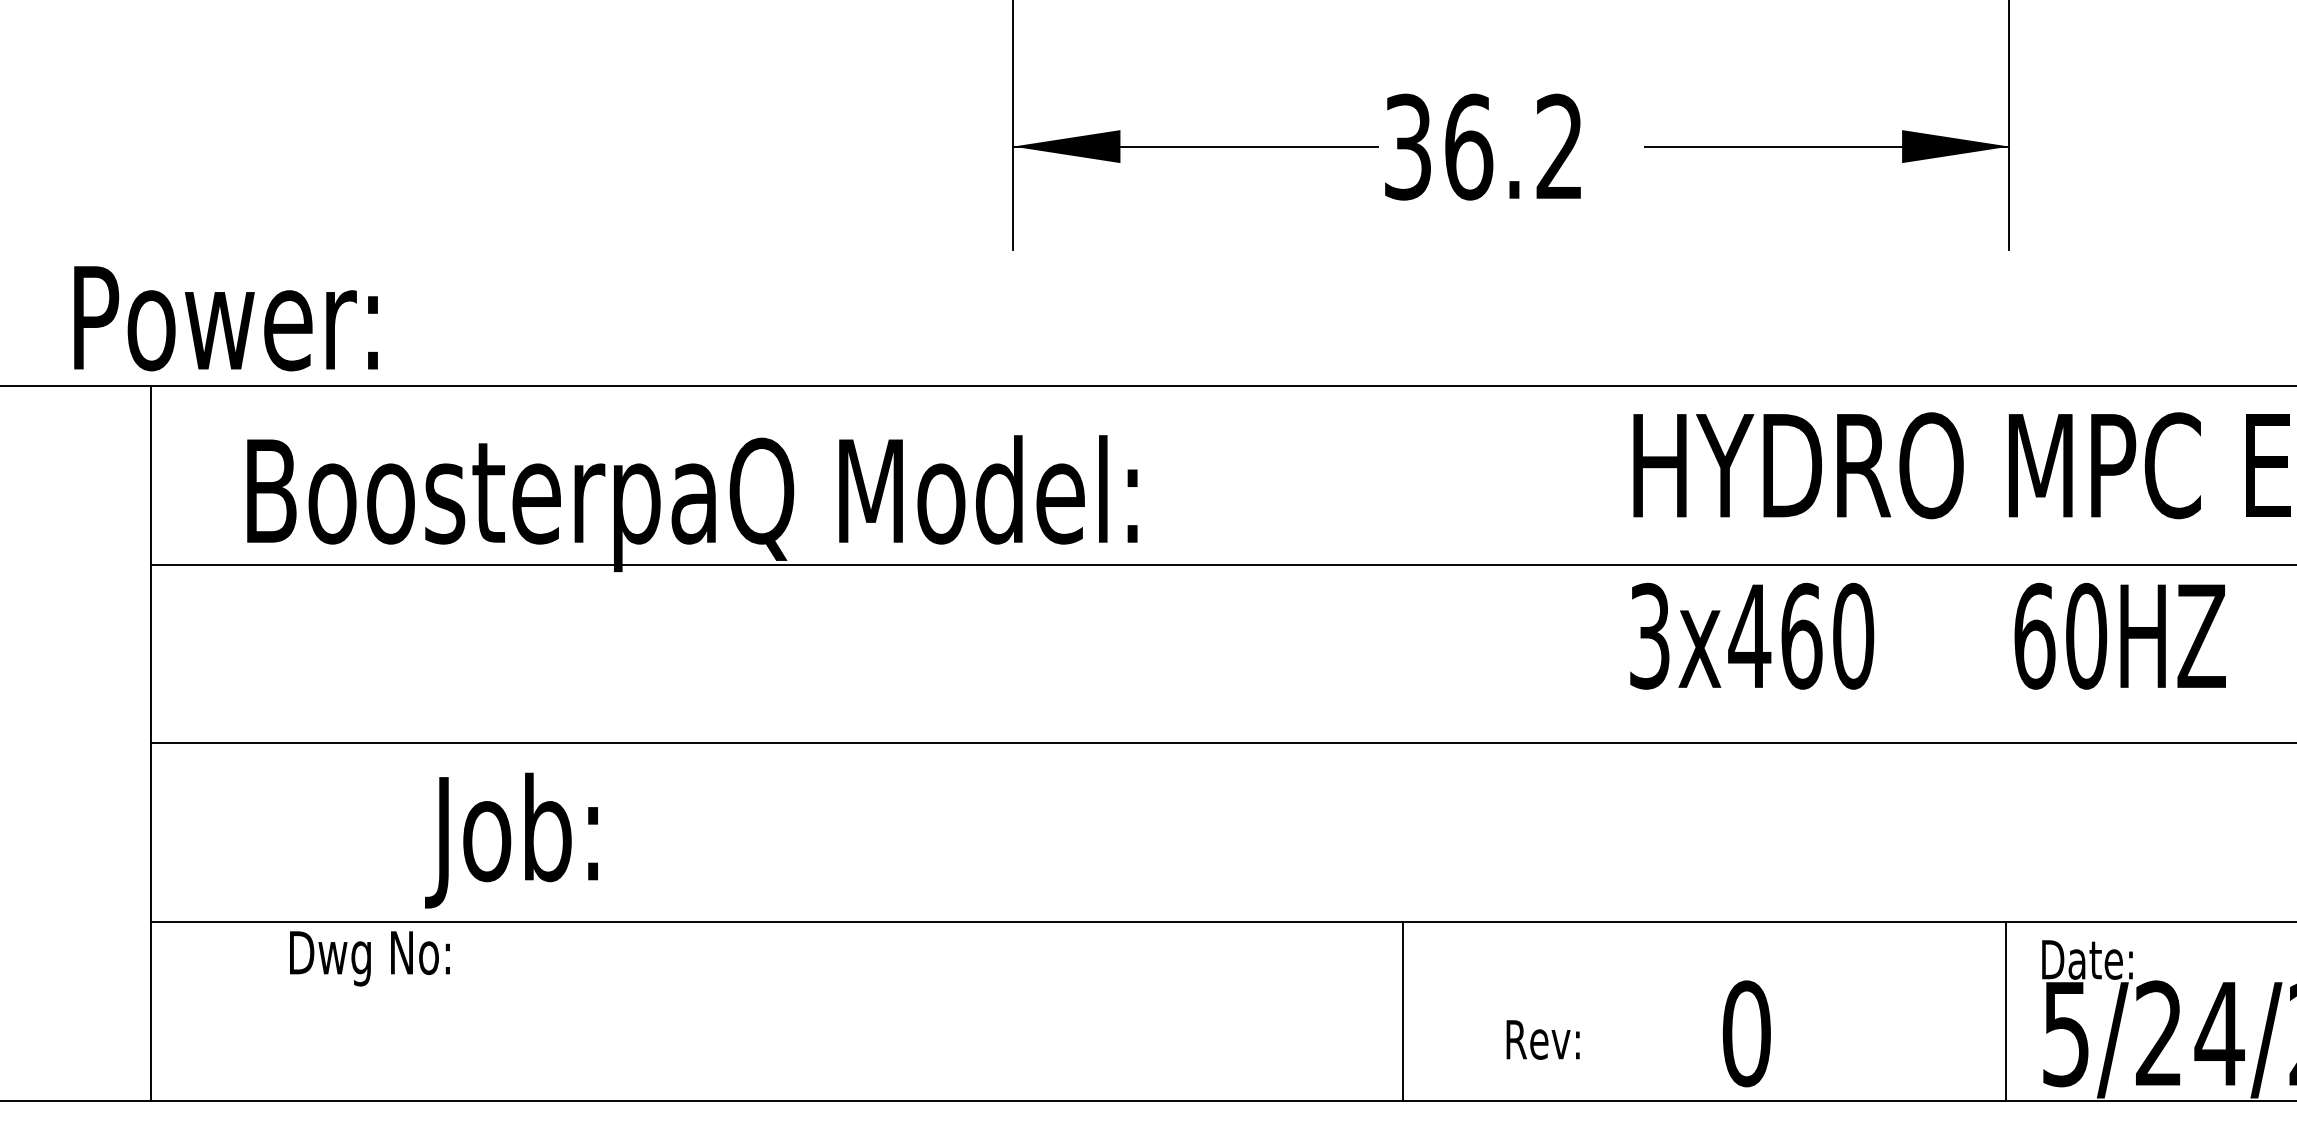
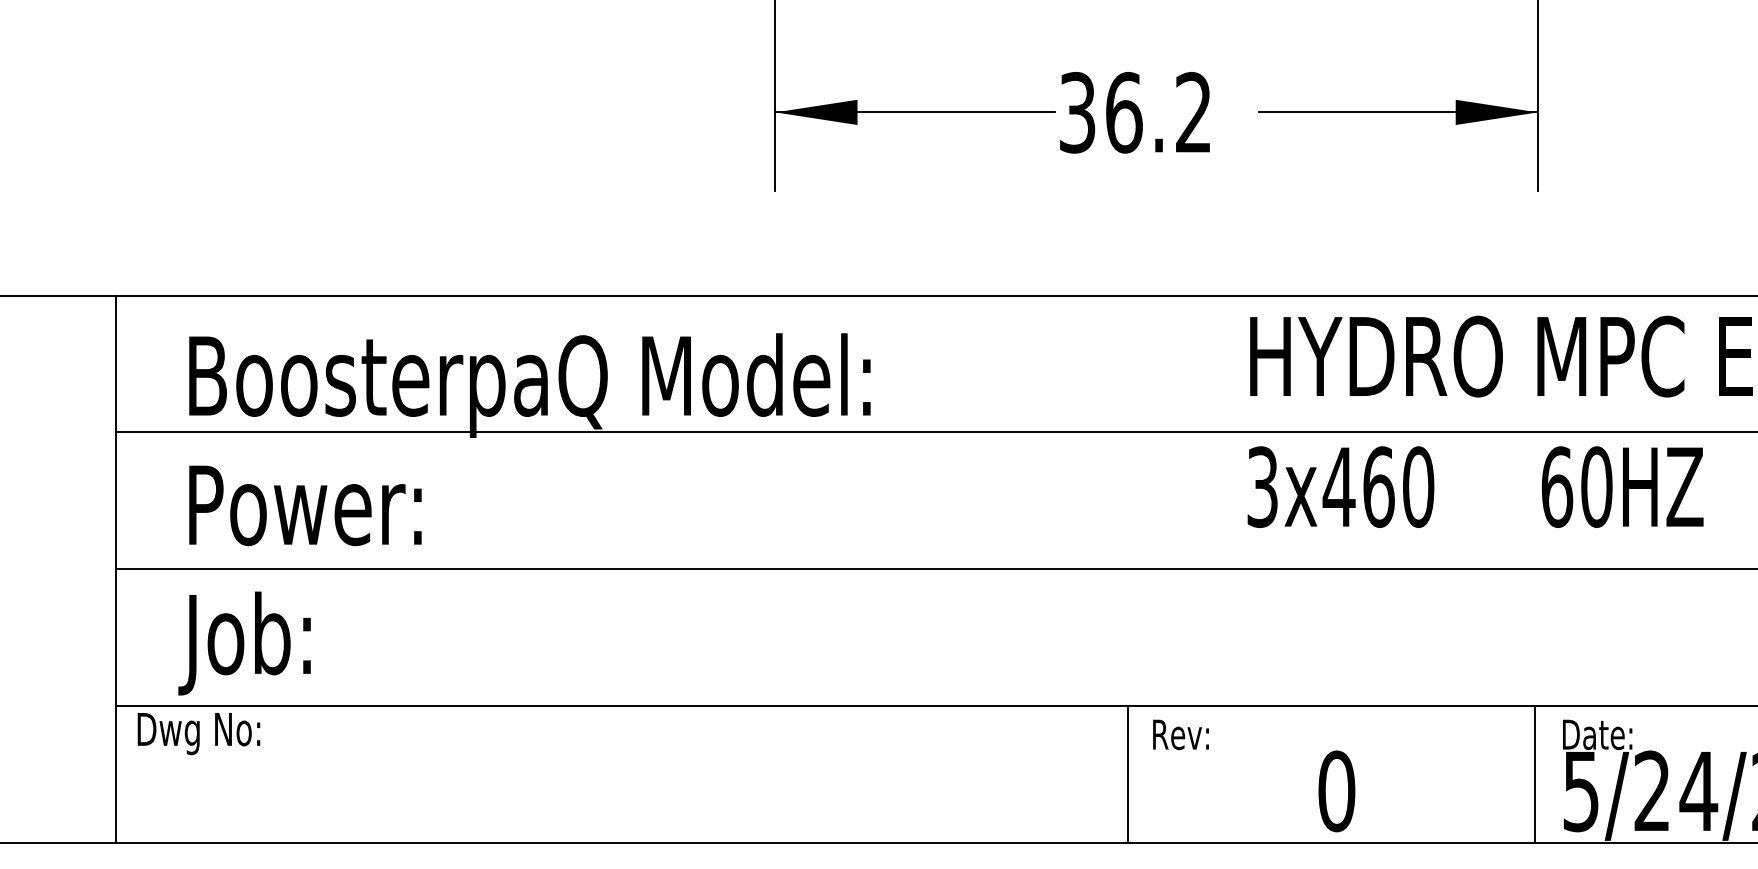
text: (225, 318) -> (305, 505), moved
text: (511, 840) -> (244, 643), moved
text: (369, 958) -> (198, 733), moved
line: (1403, 1011) -> (1127, 774), moved
text: (1542, 1039) -> (1180, 734), moved

